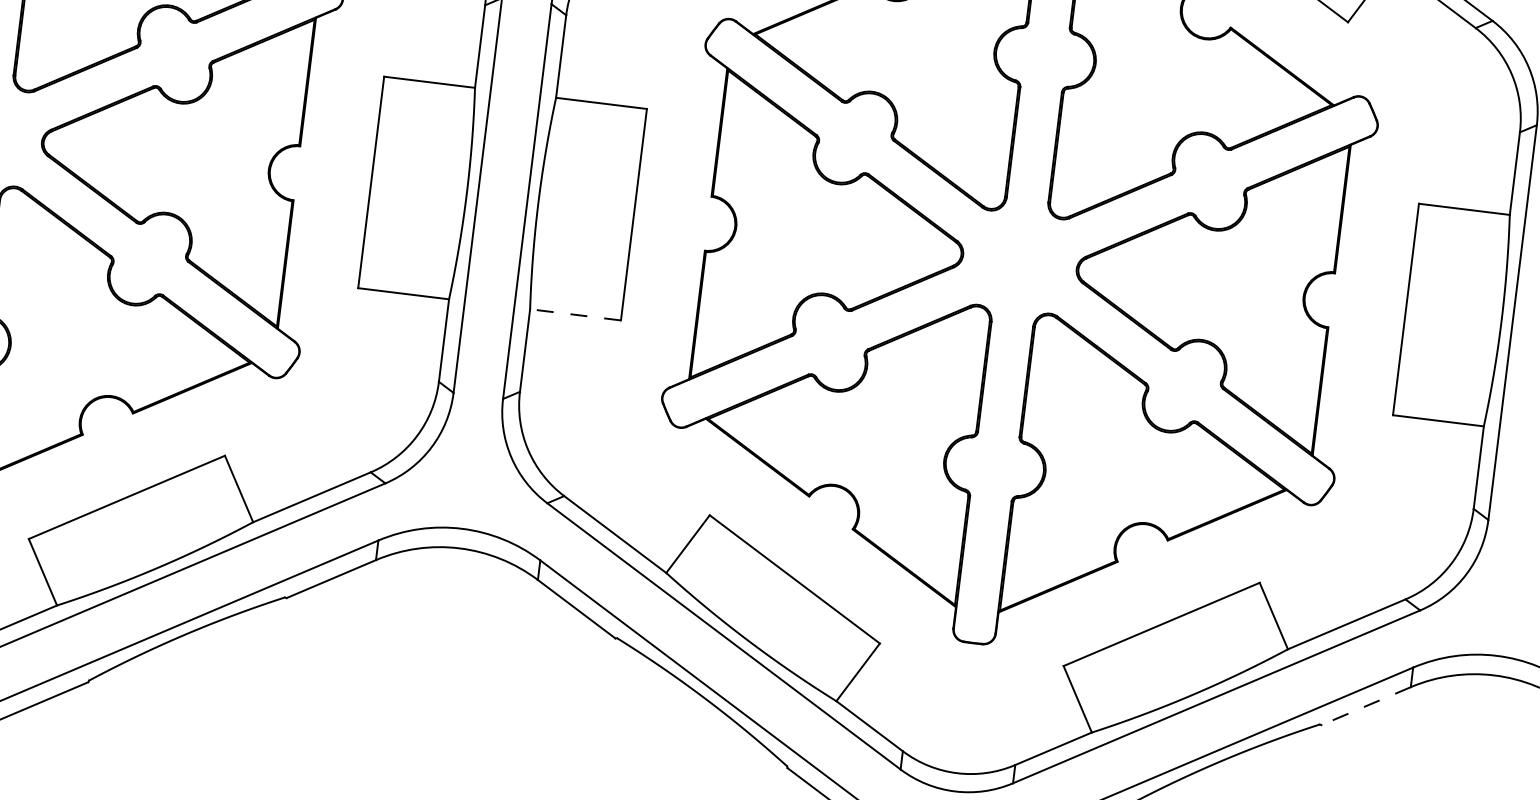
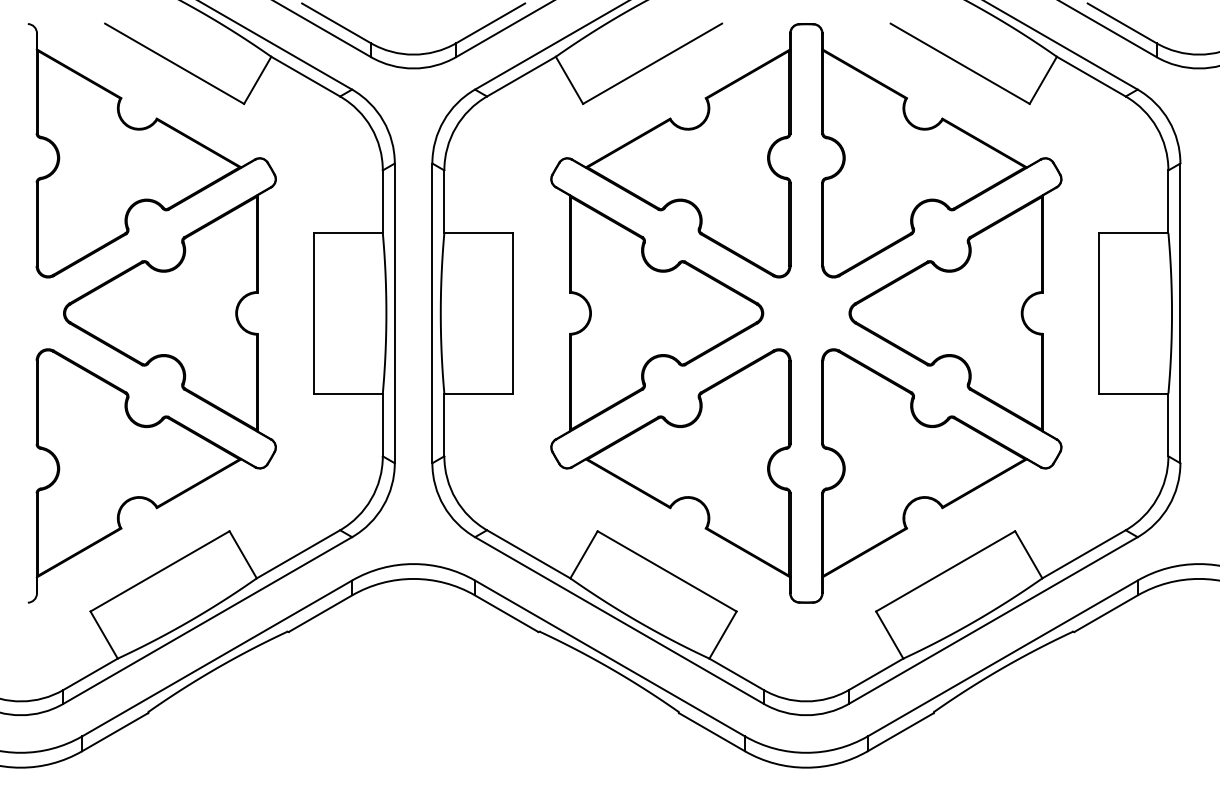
line: (575, 314) -> (478, 393), dashed -> solid
line: (1366, 705) -> (1106, 613), dashed -> solid

